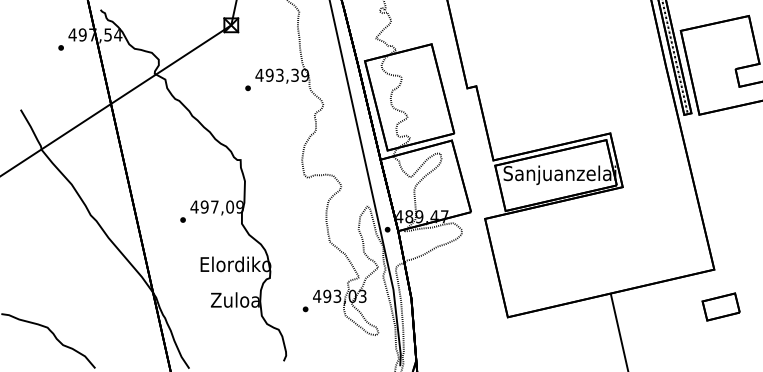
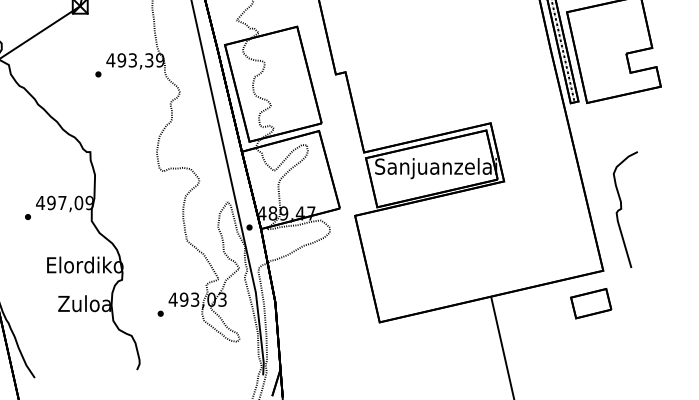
curve: (731, 213) -> (621, 209), added
part: (720, 306) -> (590, 303), moved

